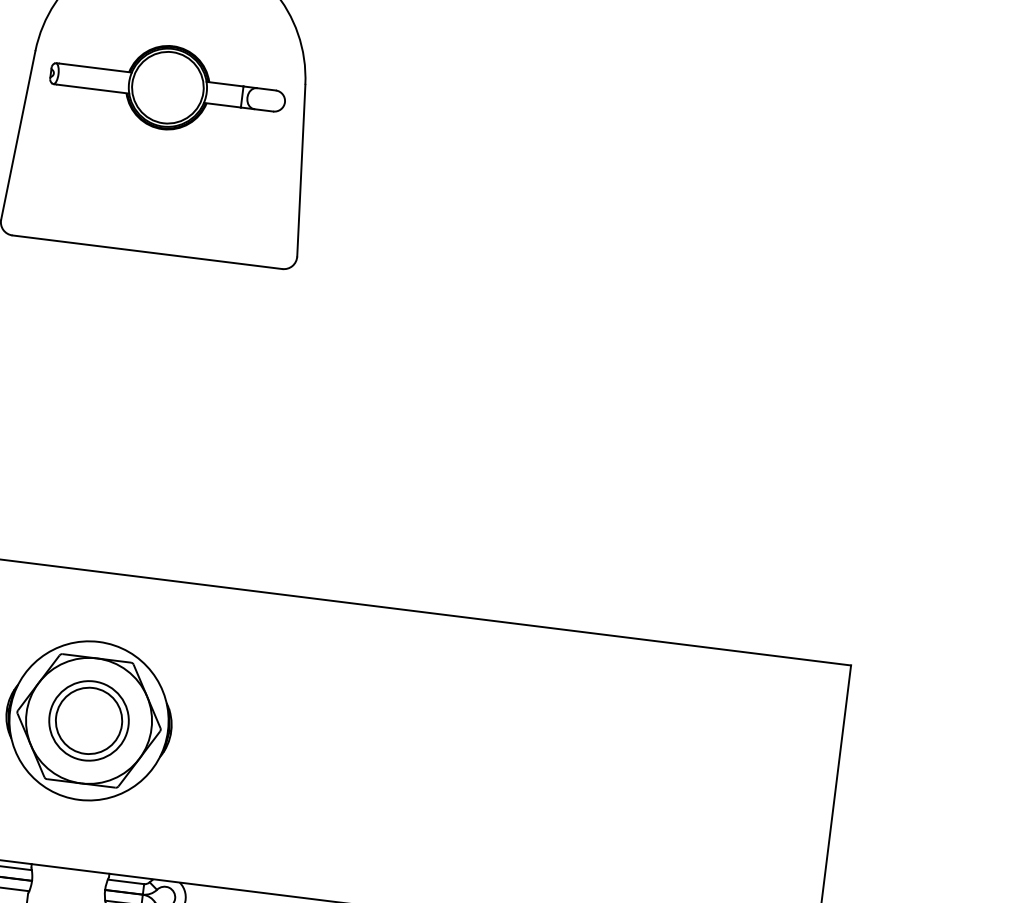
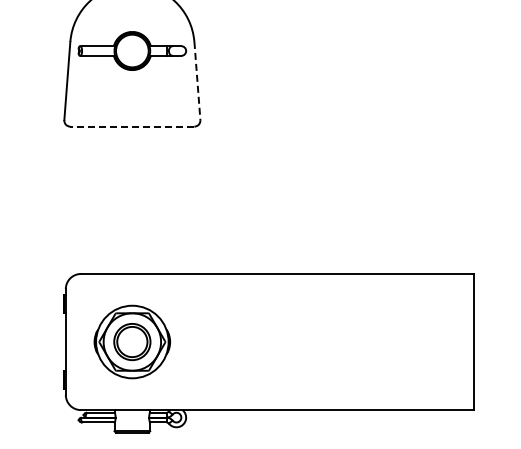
line: (301, 171) -> (197, 81), solid -> dashed
line: (147, 251) -> (132, 126), solid -> dashed

